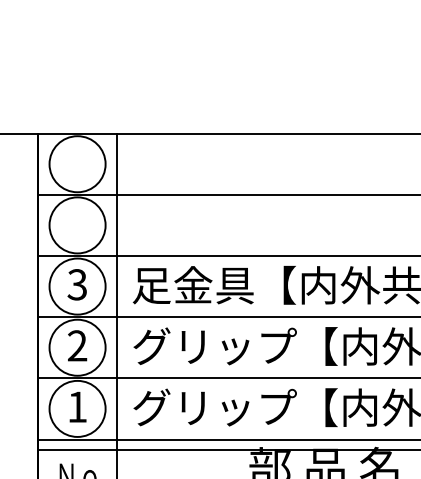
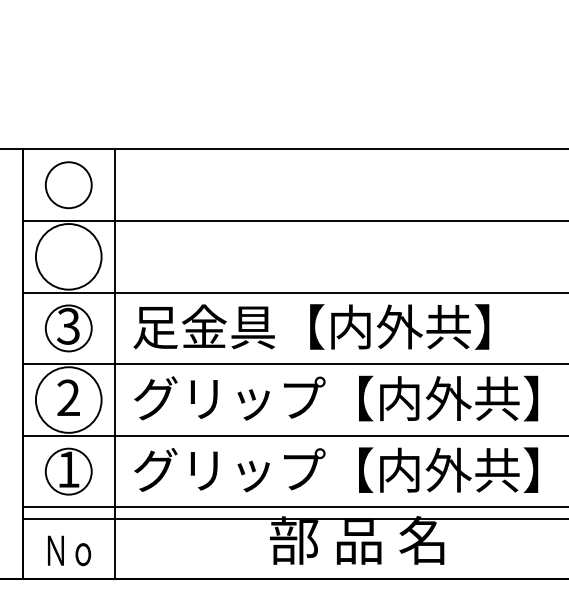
circle: (77, 164) -> (68, 185), size x0.7
circle: (77, 286) -> (68, 328), size x0.7
circle: (77, 408) -> (68, 471), size x0.7

